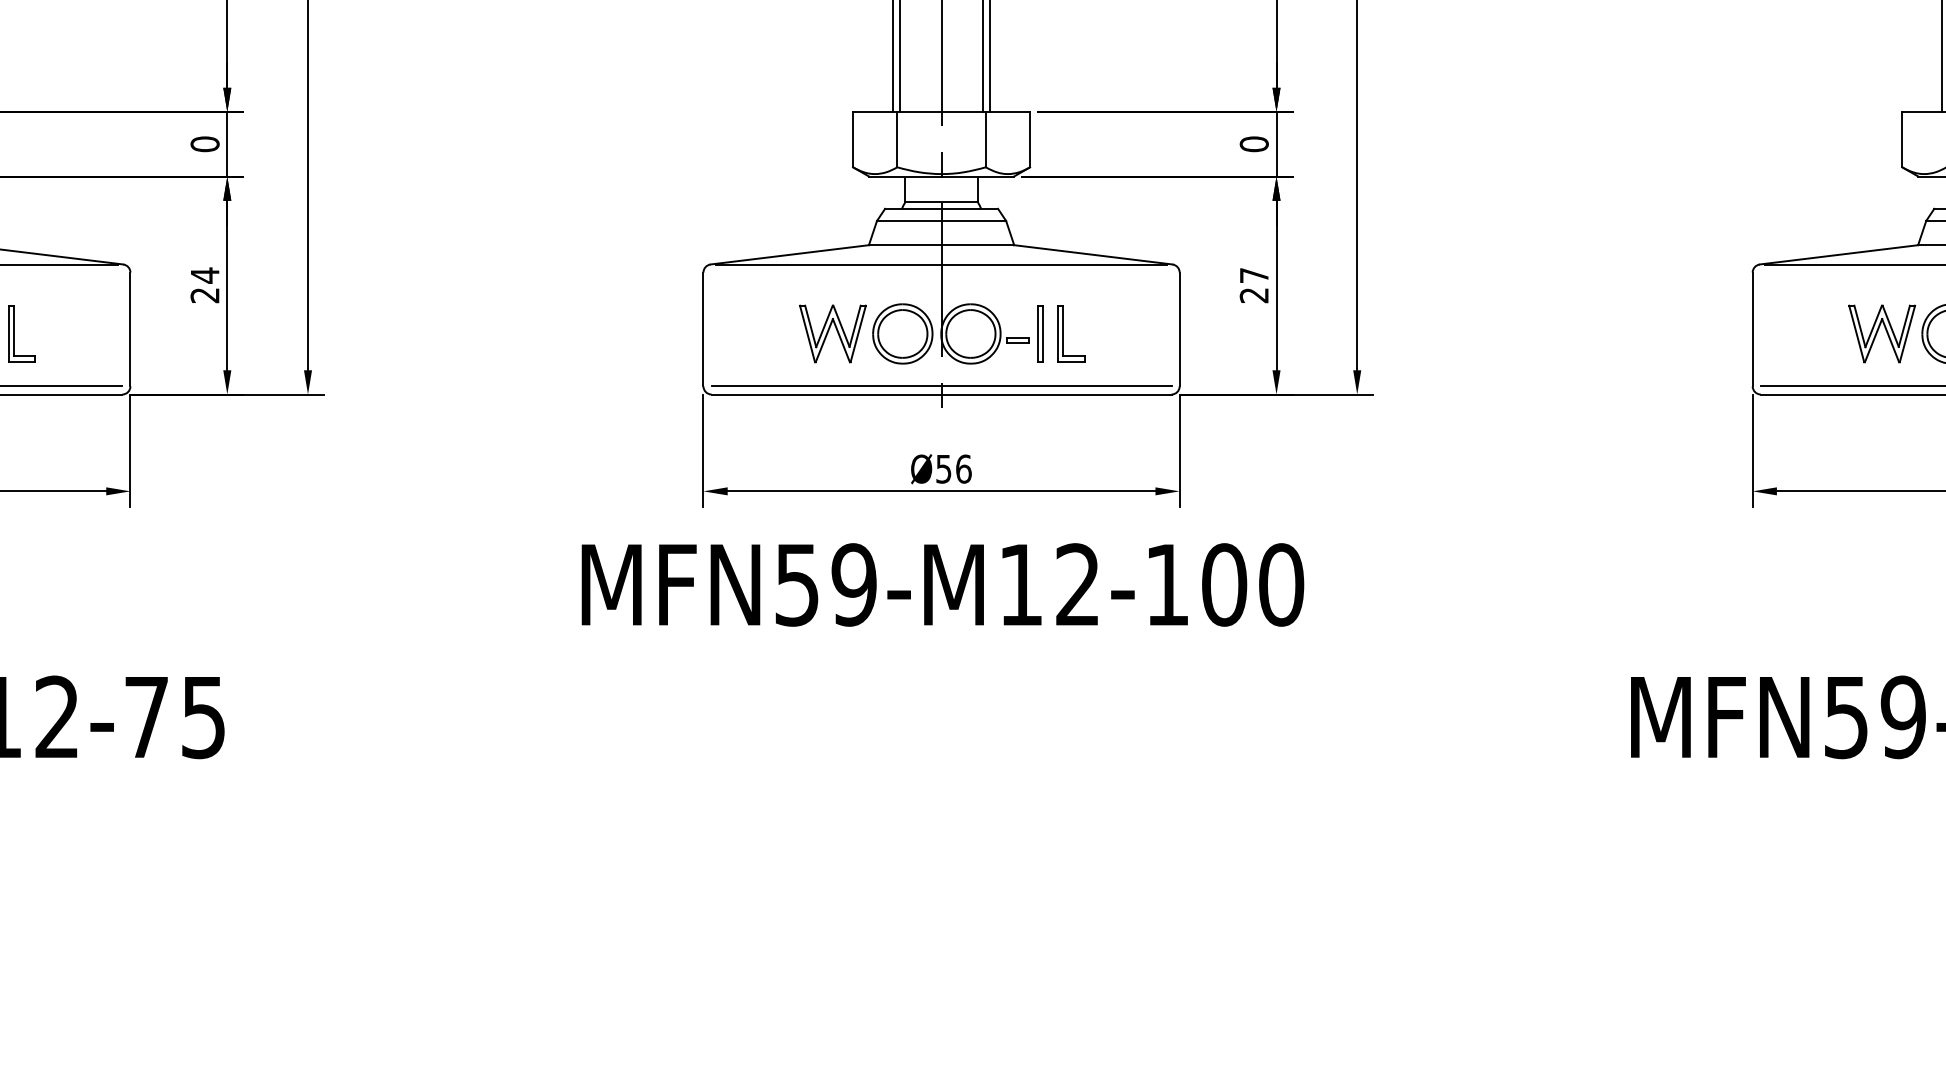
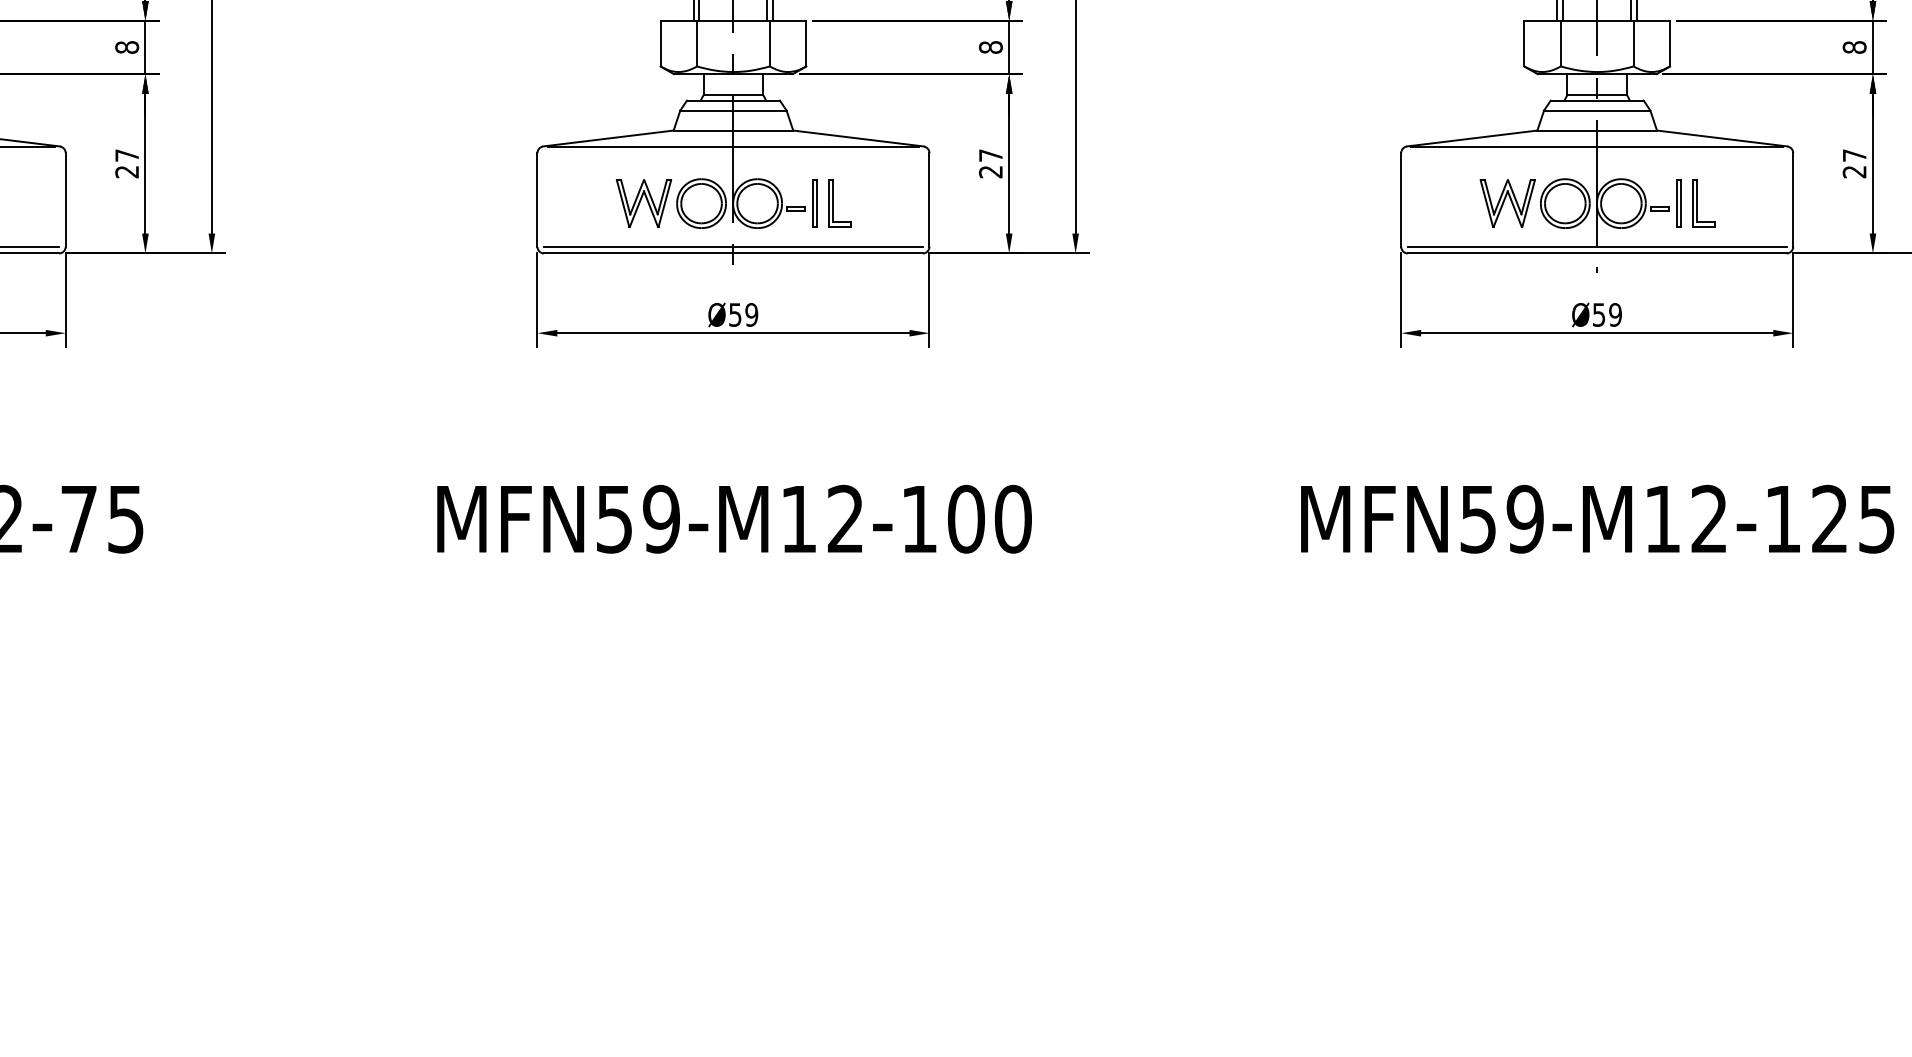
text: (204, 144) -> (126, 47), 0 -> 8
text: (1253, 144) -> (990, 47), 0 -> 8
text: (204, 275) -> (126, 155), 24 -> 27
text: (963, 468) -> (751, 314), Ø56 -> Ø59
text: (942, 584) -> (734, 518), moved

